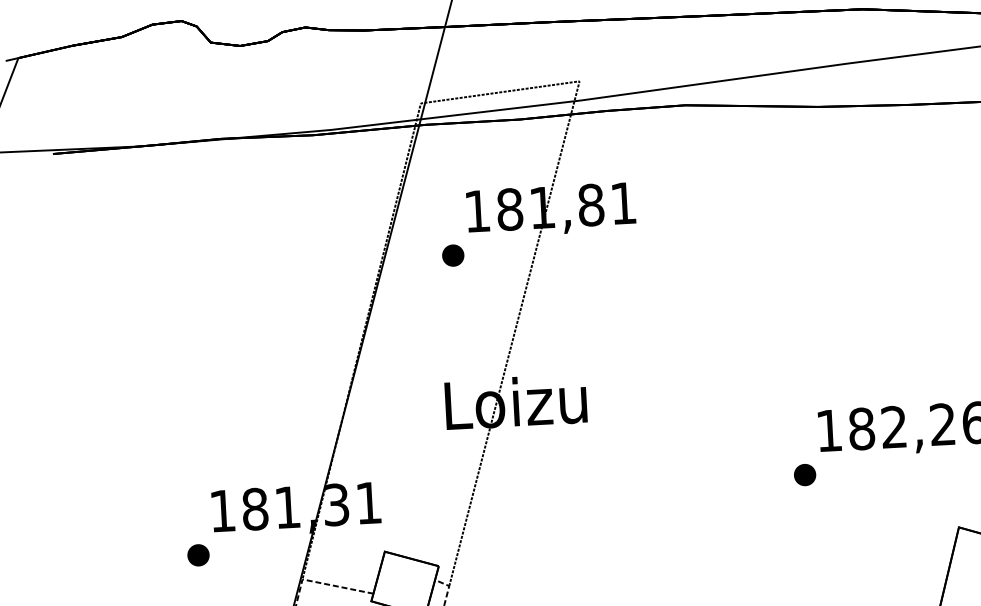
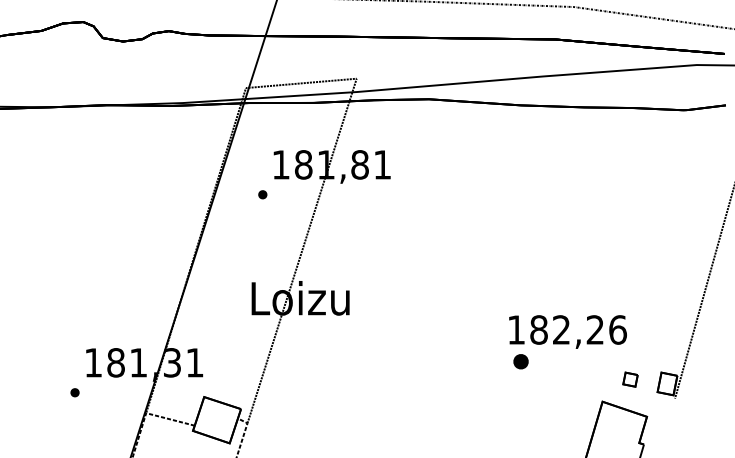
part: (452, 255) -> (262, 194), size x0.6
part: (804, 474) -> (520, 361), moved
part: (197, 555) -> (74, 392), size x0.6

